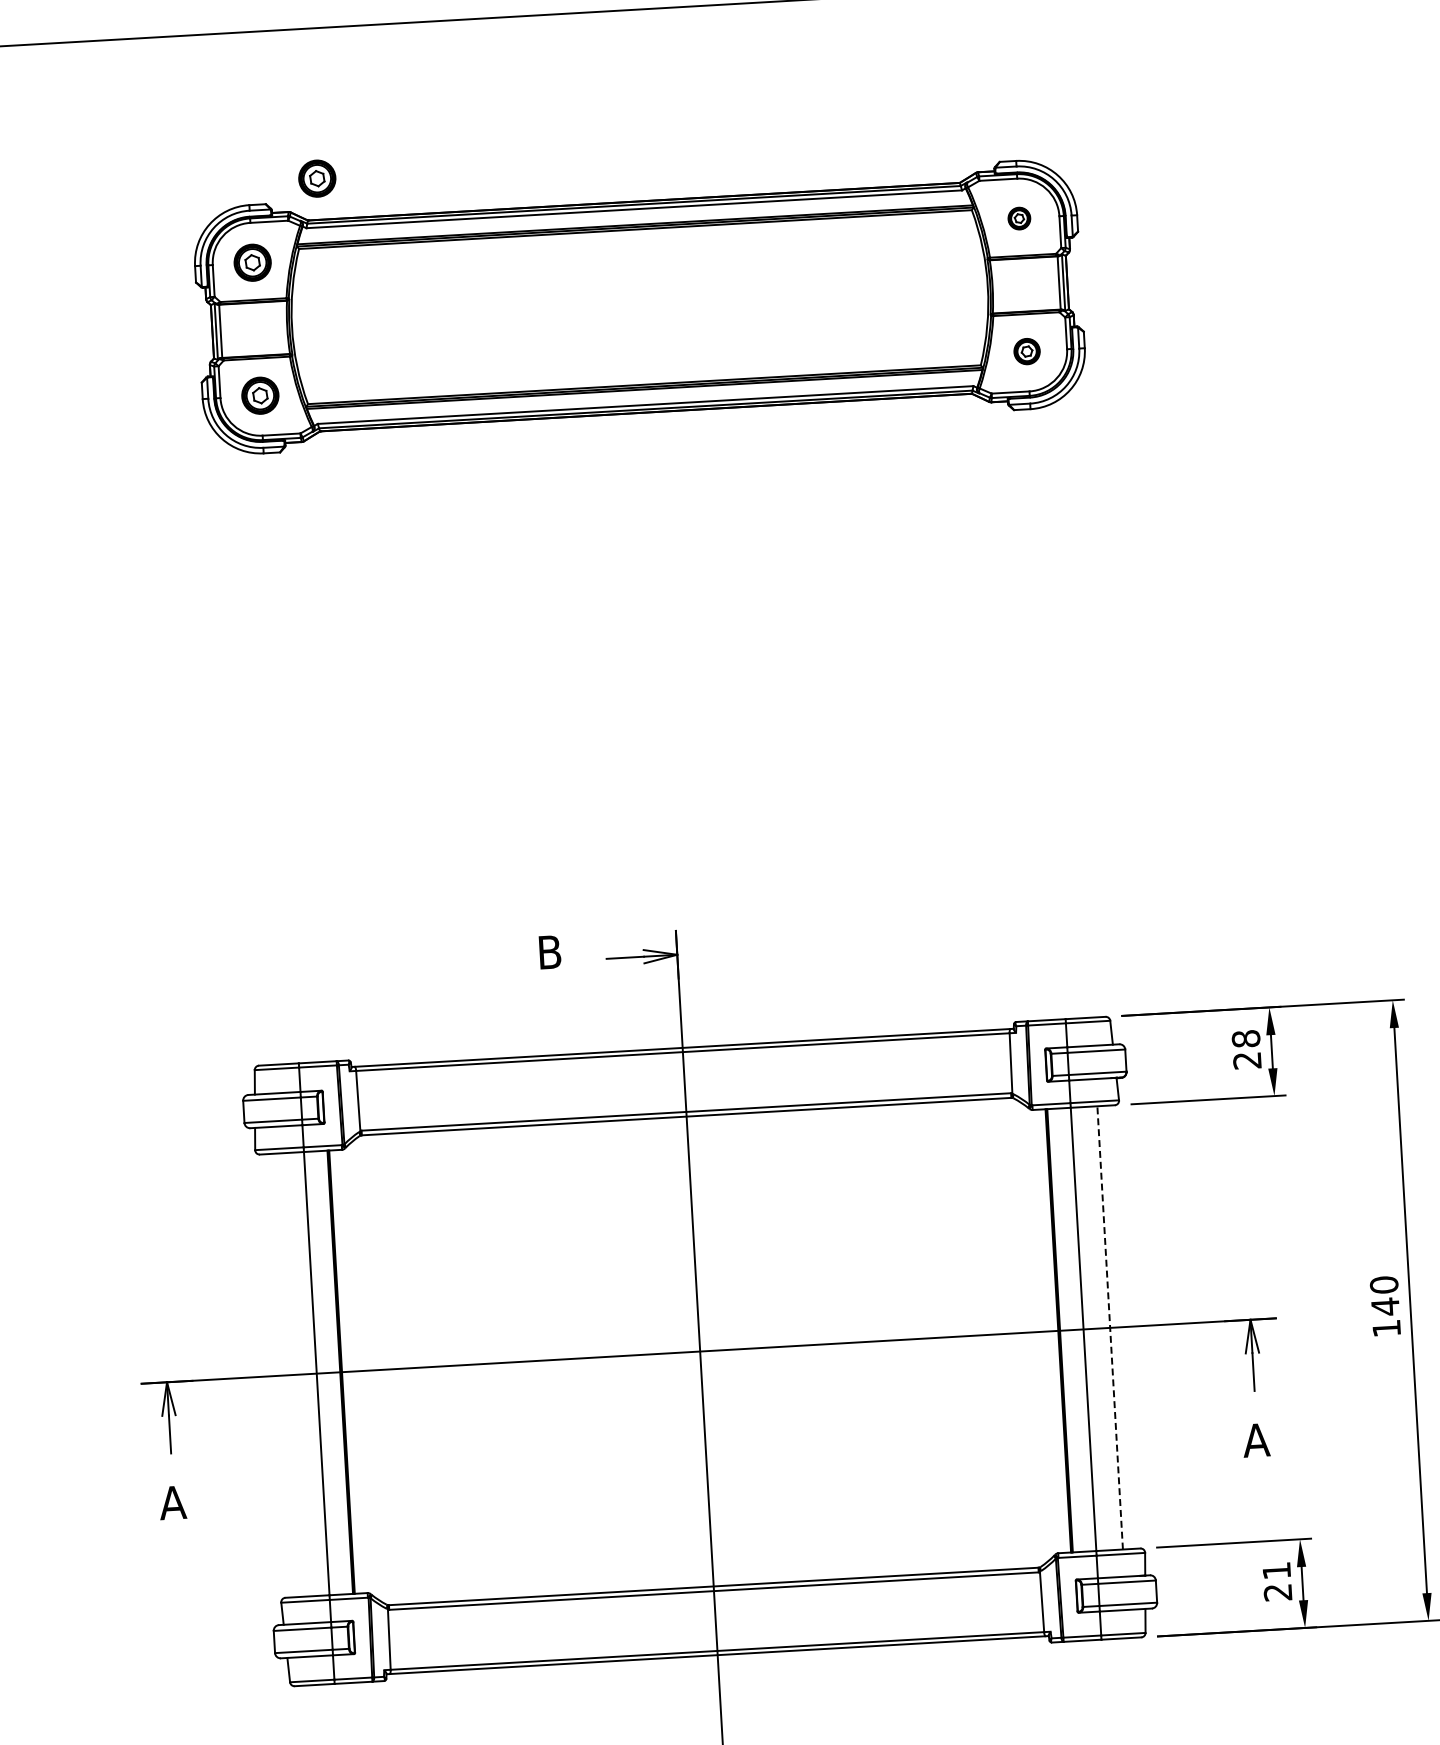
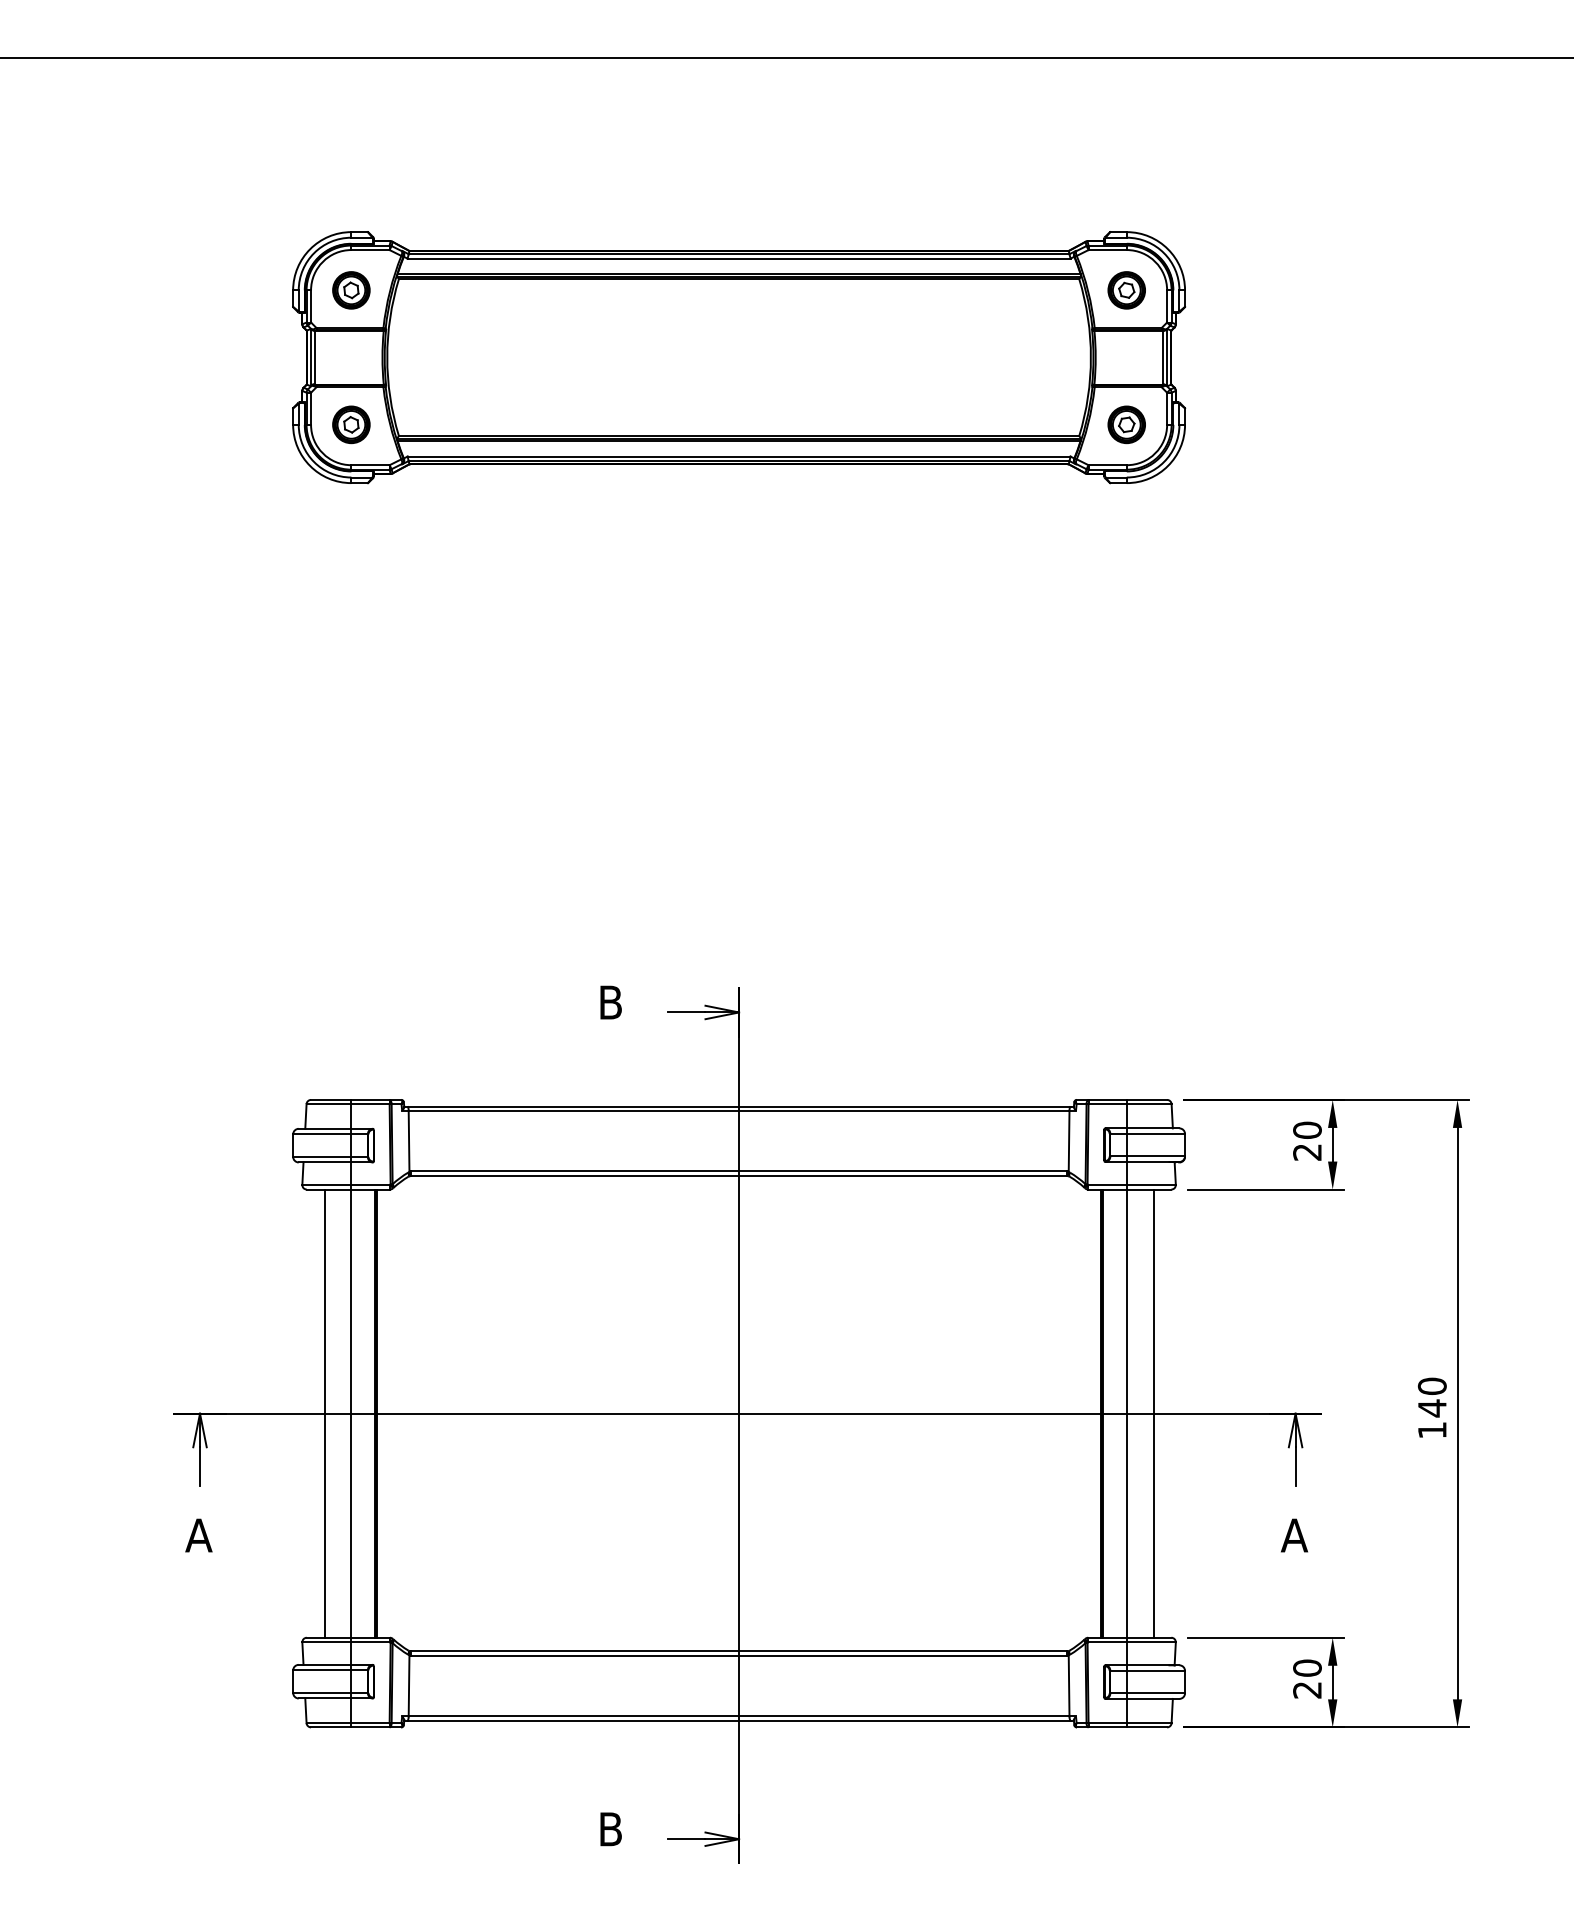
part: (317, 178) -> (421, 209), removed
part: (1019, 218) -> (1126, 290), size x1.67
part: (1026, 351) -> (1126, 424), size x1.43
text: (1246, 1038) -> (1307, 1129), 28 -> 20
line: (1109, 1327) -> (1153, 1413), dashed -> solid
line: (290, 1375) -> (324, 1413), added
text: (1276, 1570) -> (1307, 1667), 21 -> 20

